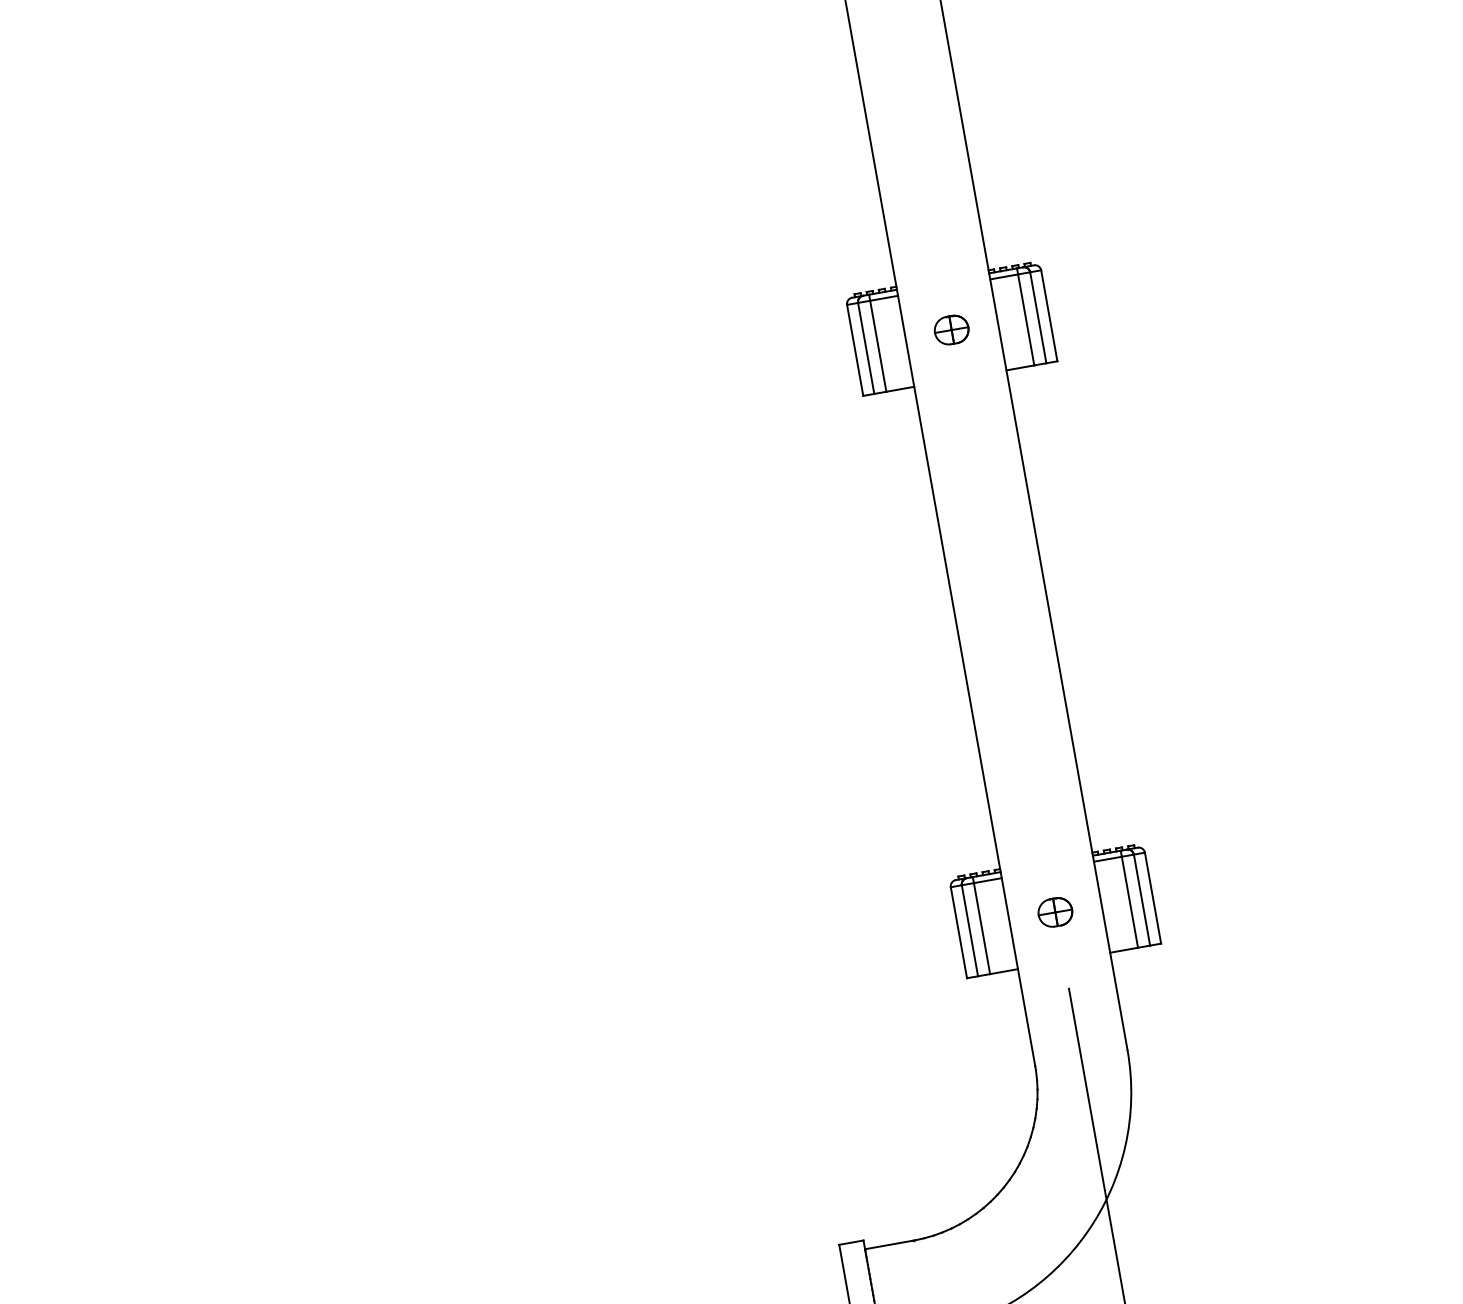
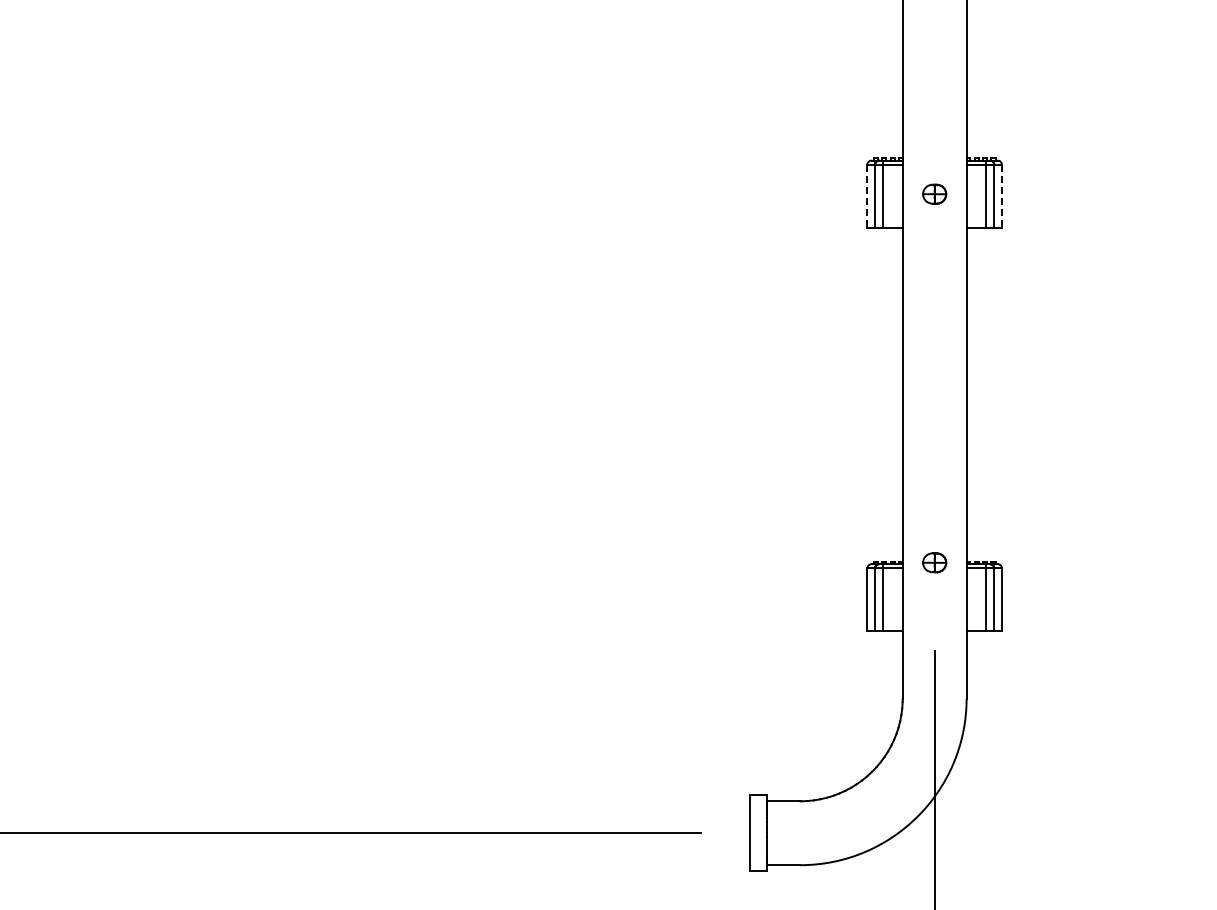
line: (1048, 316) -> (1001, 196), solid -> dashed
line: (855, 350) -> (867, 196), solid -> dashed
part: (1055, 912) -> (934, 562), moved

